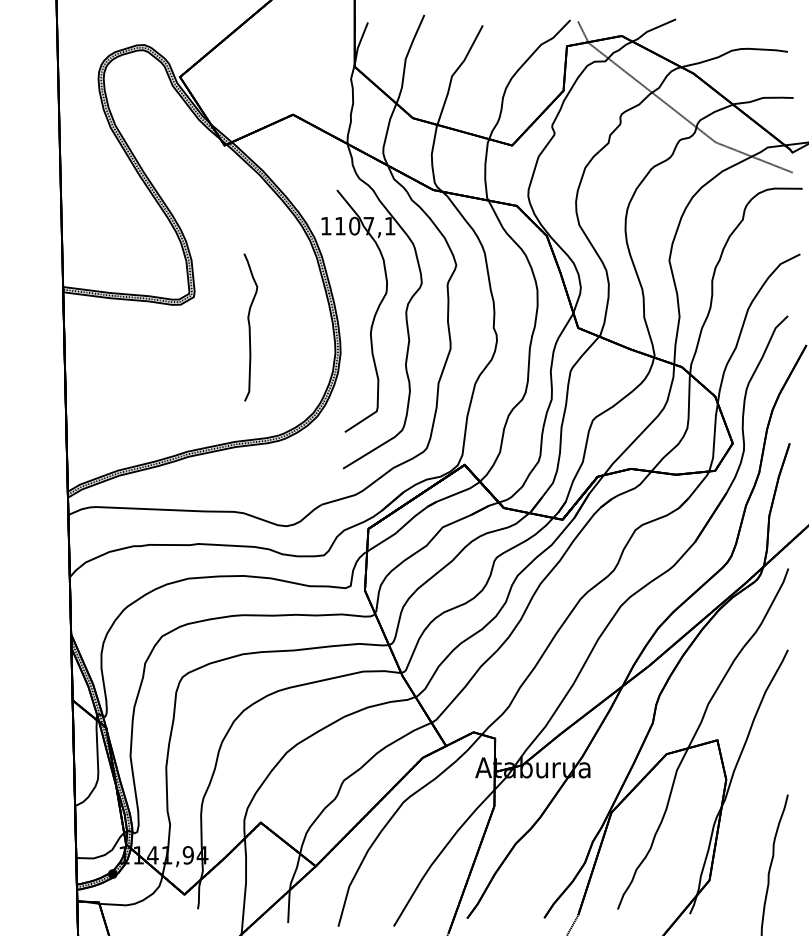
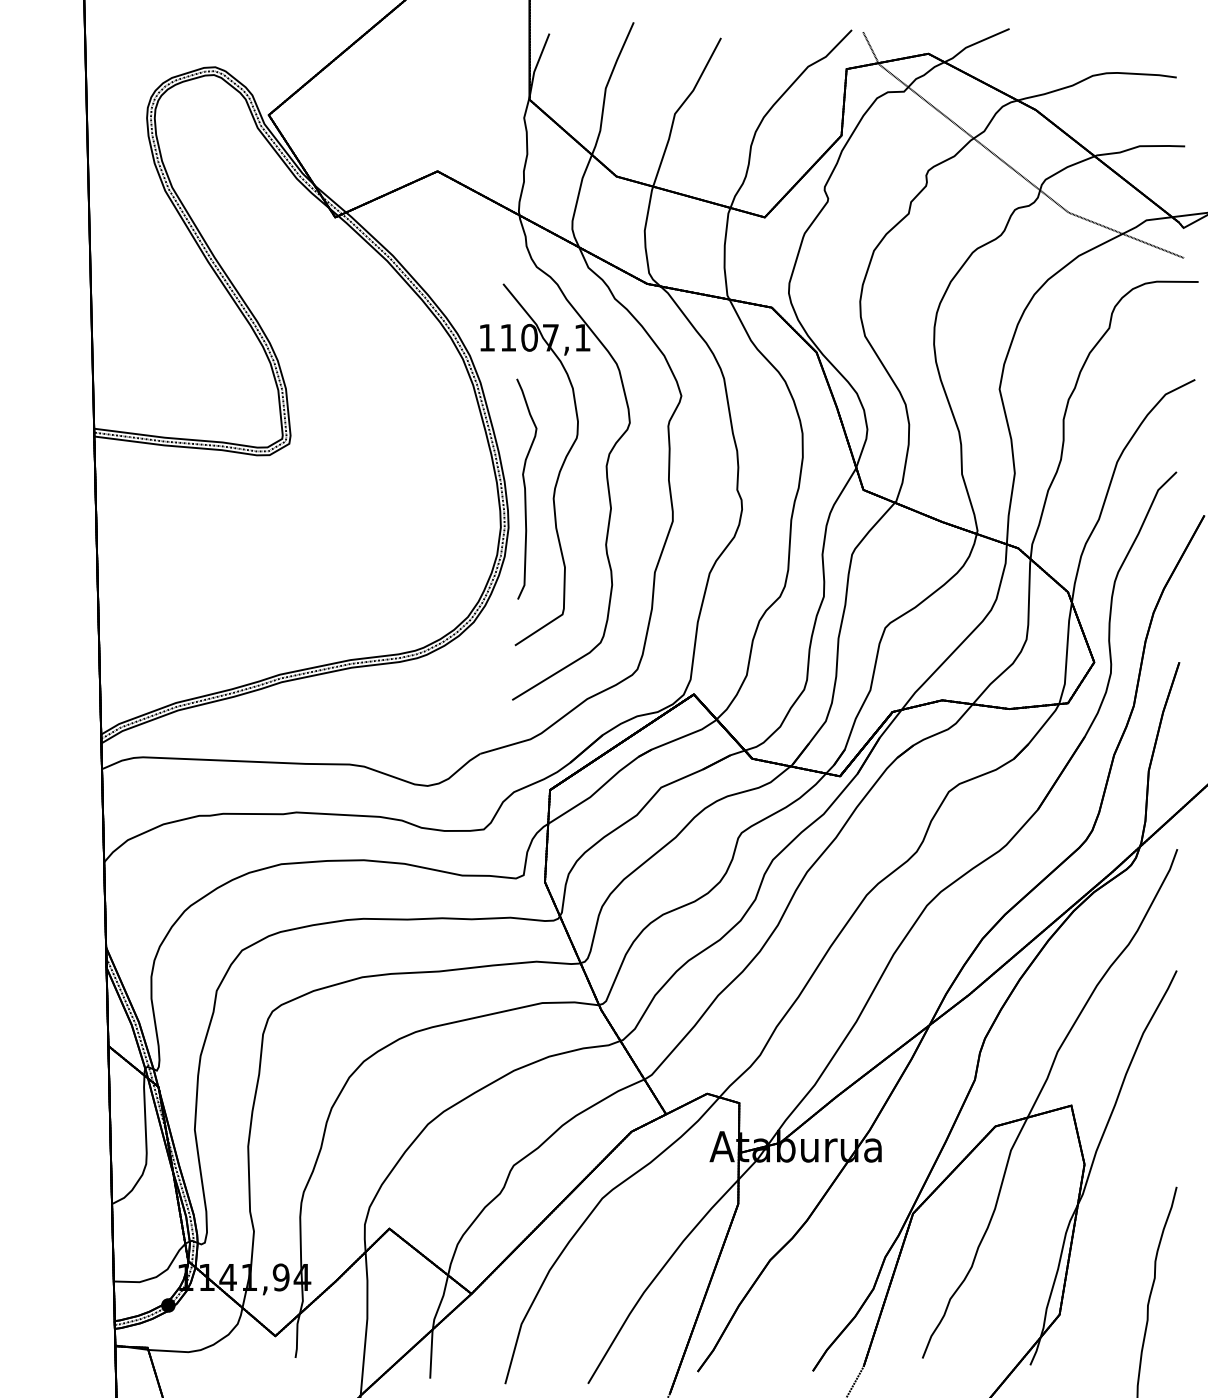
part: (250, 327) -> (526, 489), moved

